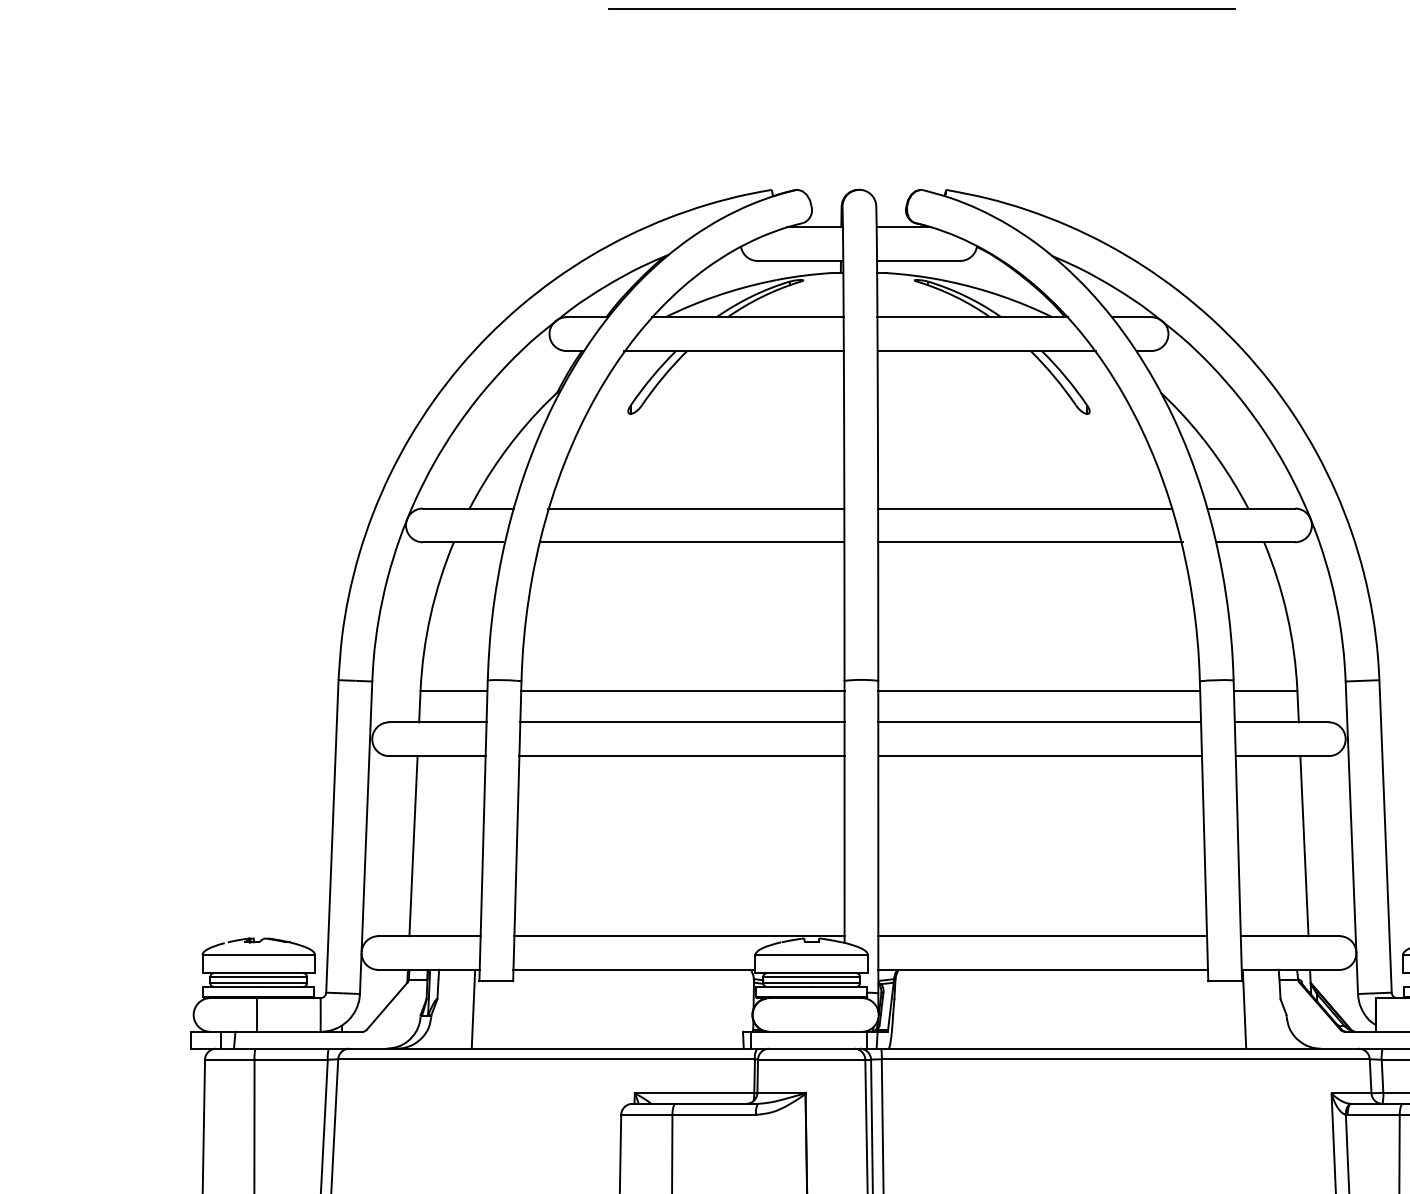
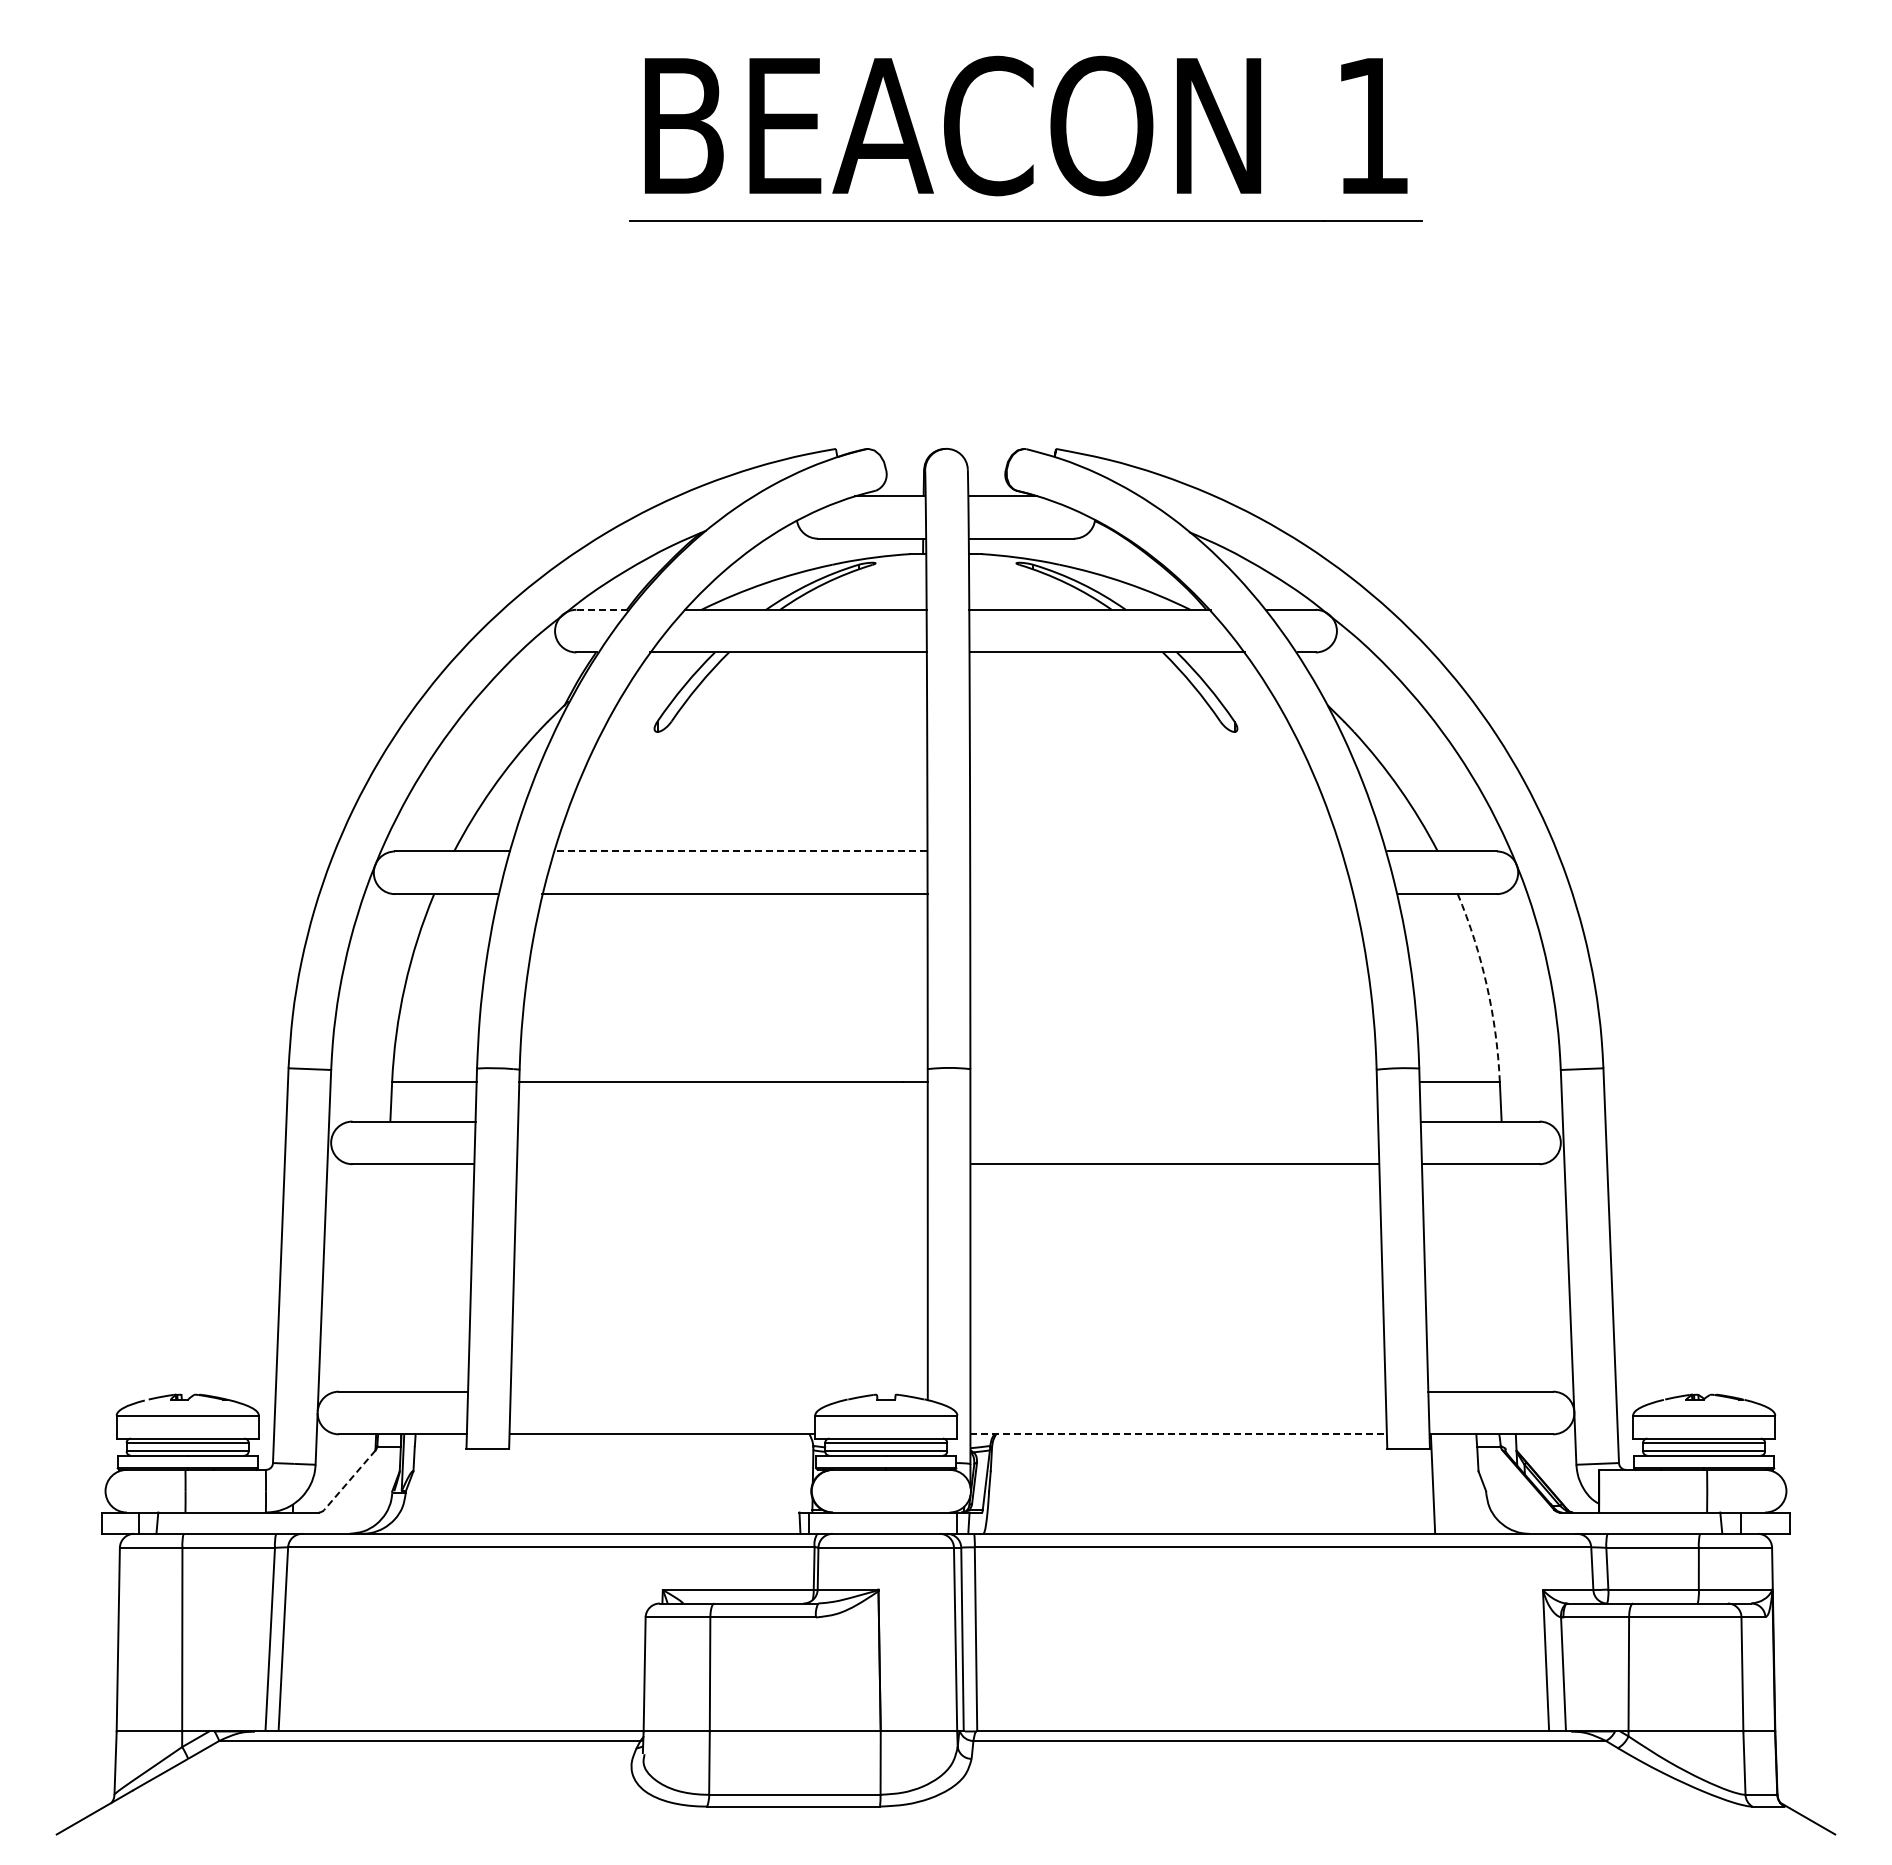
line: (586, 316) -> (601, 609), solid -> dashed
line: (695, 508) -> (739, 851), solid -> dashed
line: (1024, 508) -> (1155, 851), removed
line: (1030, 542) -> (1162, 894), removed
arc: (1287, 615) -> (1487, 986), solid -> dashed
line: (1039, 691) -> (1173, 1082), removed
line: (682, 722) -> (722, 1121), removed
line: (1039, 722) -> (1174, 1121), removed
line: (682, 756) -> (722, 1164), removed
line: (413, 845) -> (383, 1277), removed
line: (1304, 845) -> (1508, 1277), removed
line: (678, 936) -> (718, 1391), removed
line: (1042, 936) -> (1177, 1391), removed
line: (1043, 970) -> (1179, 1434), solid -> dashed
line: (386, 1006) -> (349, 1480), solid -> dashed
line: (473, 1008) -> (458, 1483), removed

